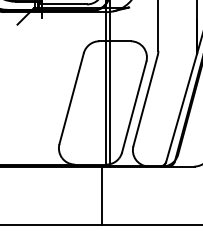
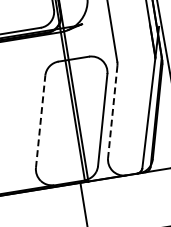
line: (71, 98) -> (40, 121), solid -> dashed
line: (145, 101) -> (112, 112), solid -> dashed

